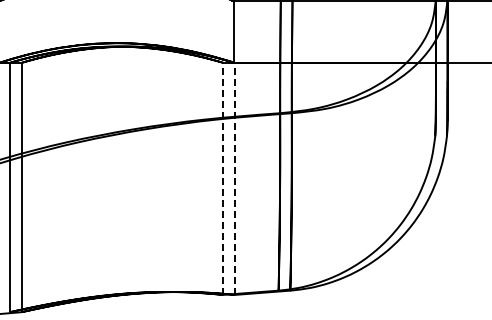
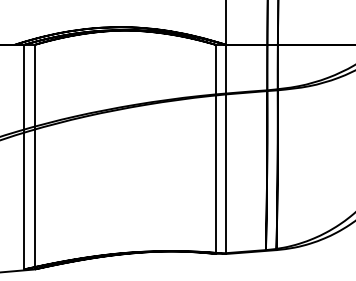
line: (223, 178) -> (216, 149), dashed -> solid
line: (234, 178) -> (226, 149), dashed -> solid

